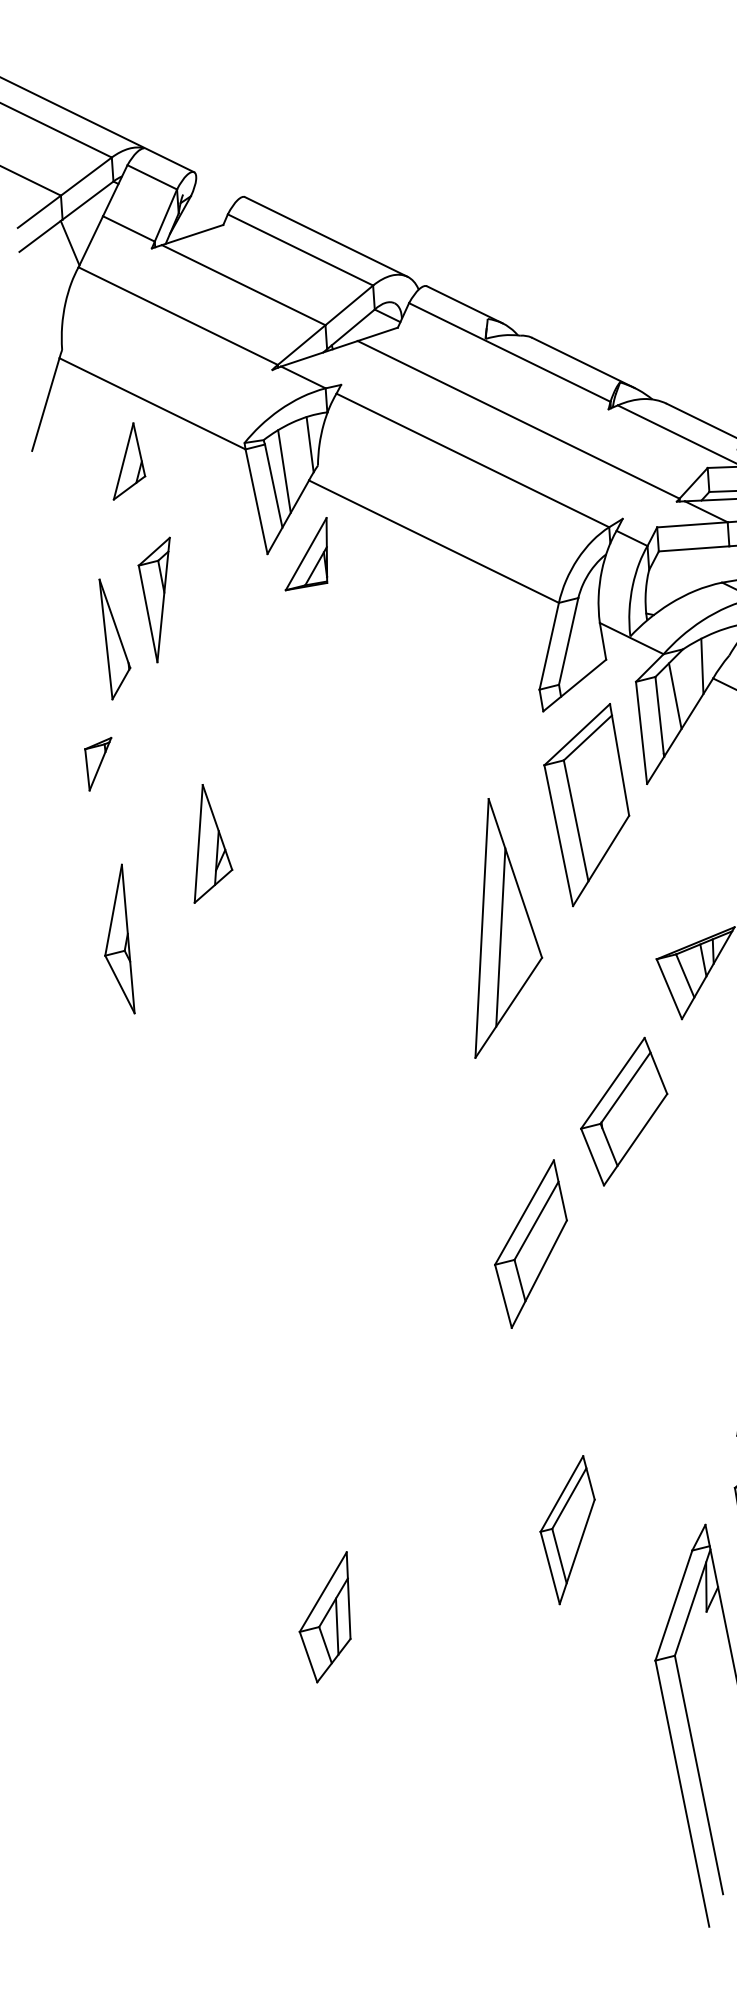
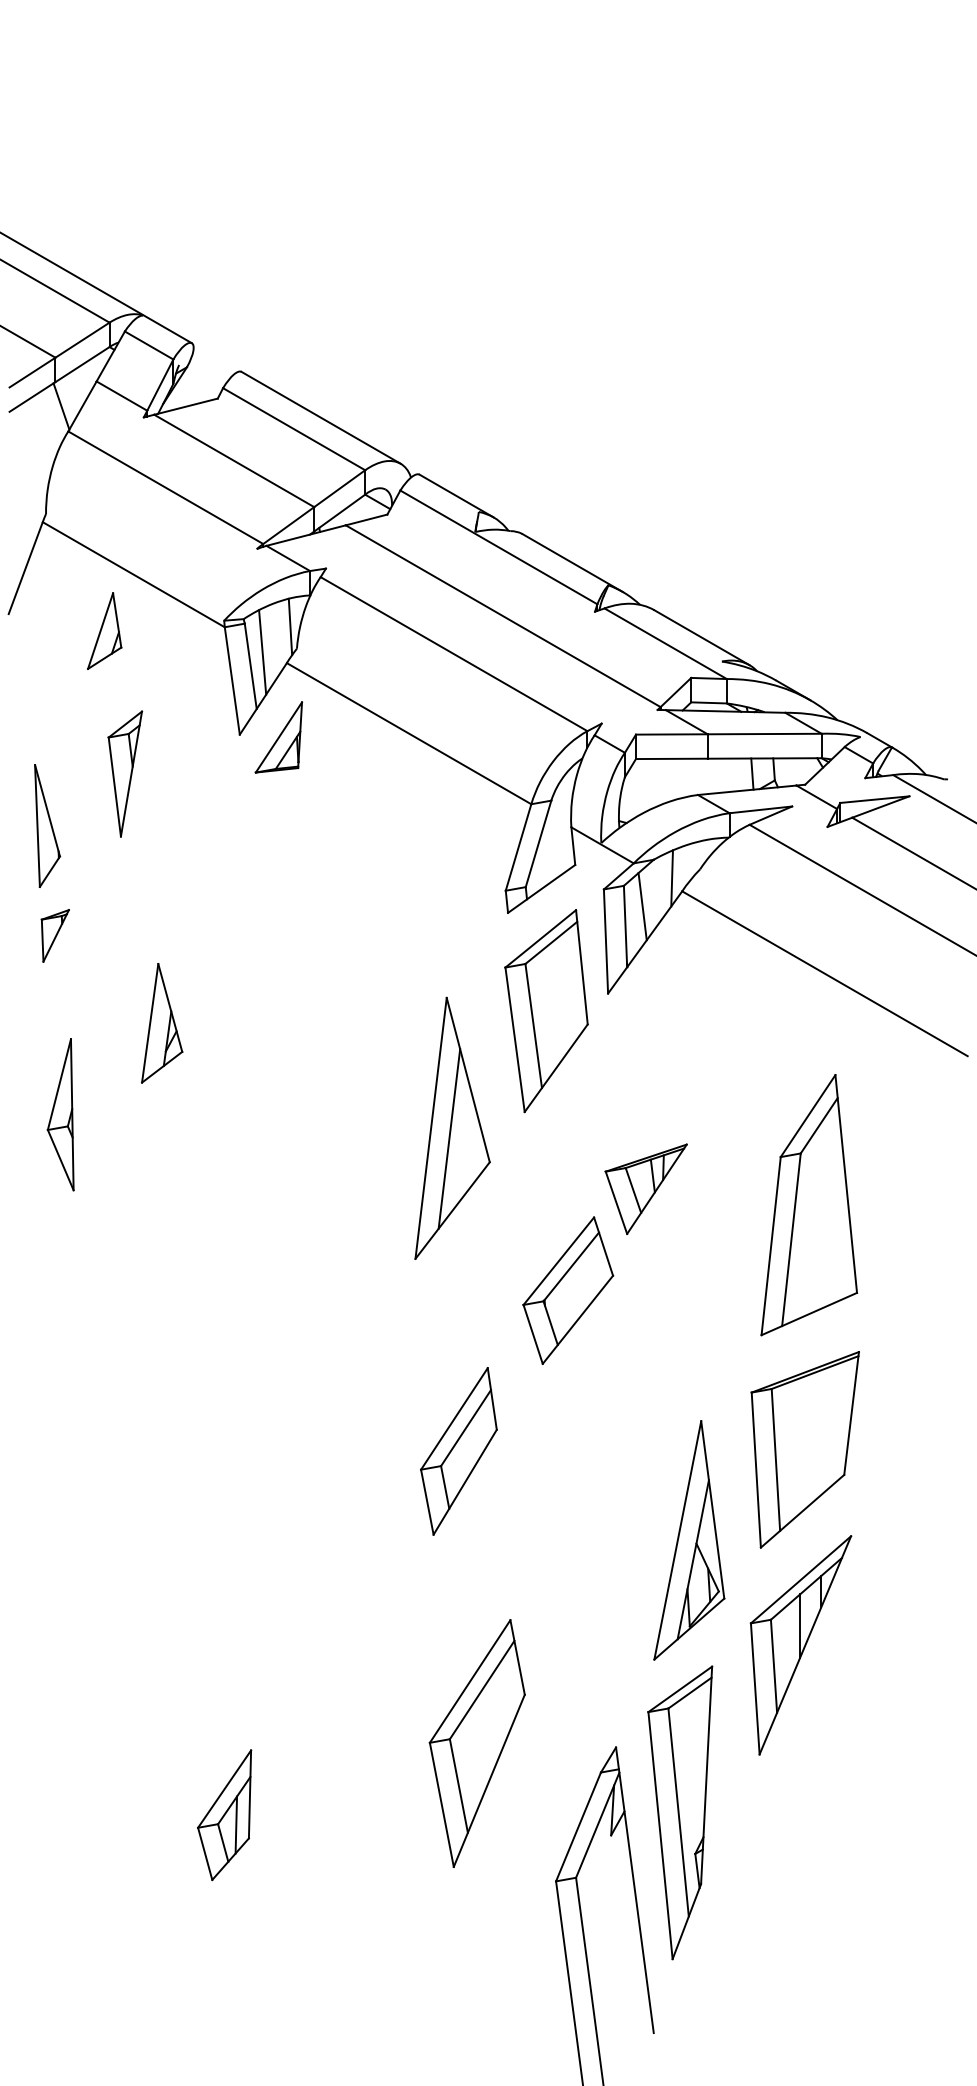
part: (115, 638) -> (47, 825), moved
part: (624, 1111) -> (568, 1290), moved
part: (567, 1530) -> (476, 1743), size x1.67

